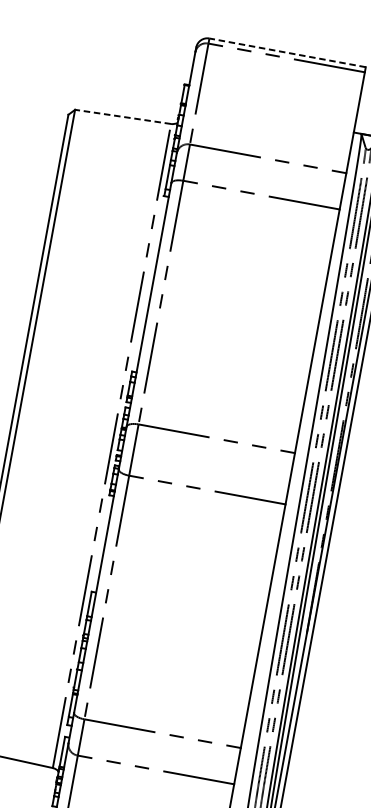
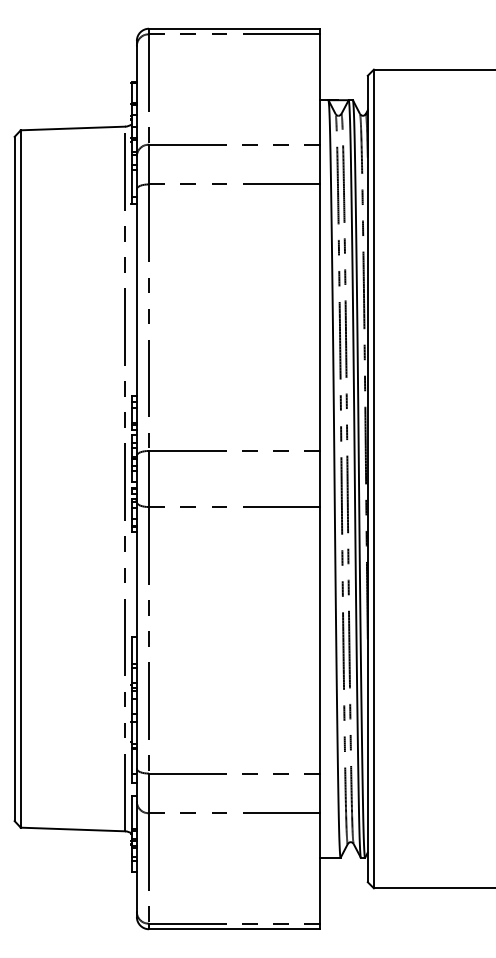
line: (287, 52) -> (234, 28), dashed -> solid
line: (122, 116) -> (72, 128), dashed -> solid

